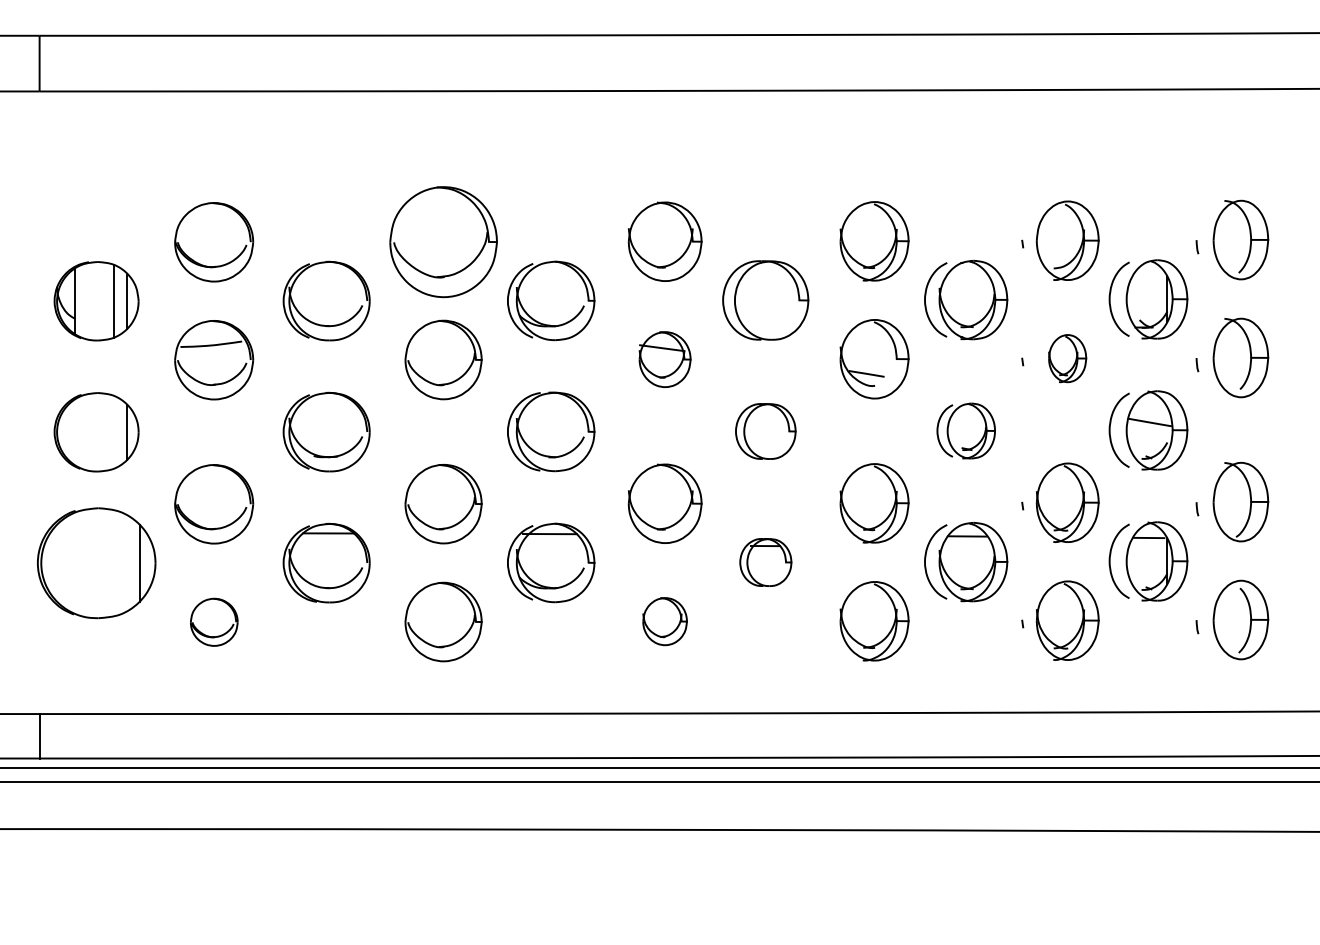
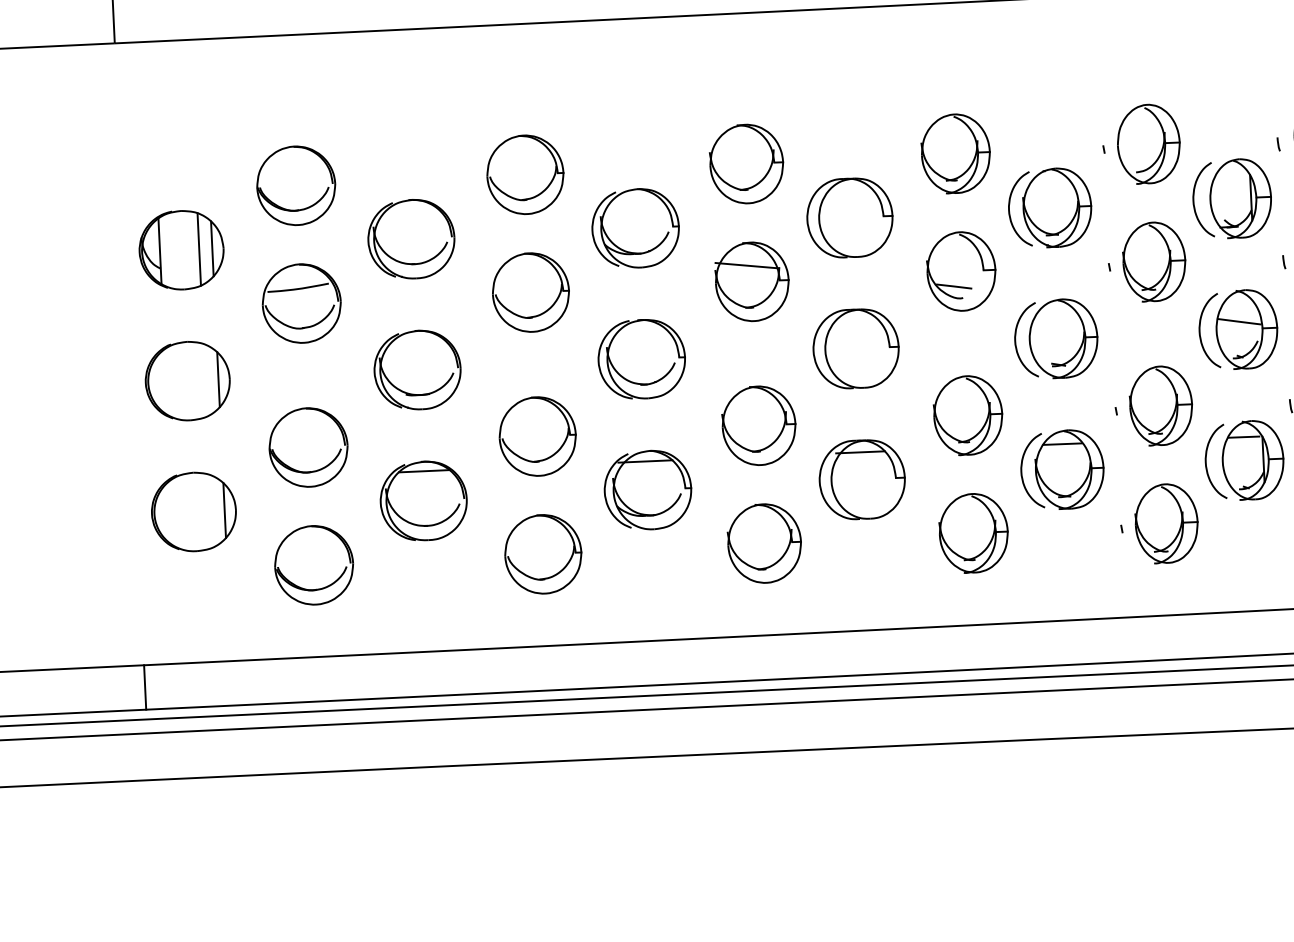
part: (443, 241) -> (525, 174), size x0.71
part: (1067, 358) -> (1154, 261), size x1.67
part: (664, 359) -> (751, 281), size x1.43
part: (966, 430) -> (1056, 338), size x1.43
part: (765, 431) -> (855, 348), size x1.43
part: (765, 562) -> (862, 479), size x1.67
part: (96, 563) -> (193, 512), size x0.71
part: (664, 621) -> (763, 543), size x1.67
part: (214, 622) -> (314, 565), size x1.67

